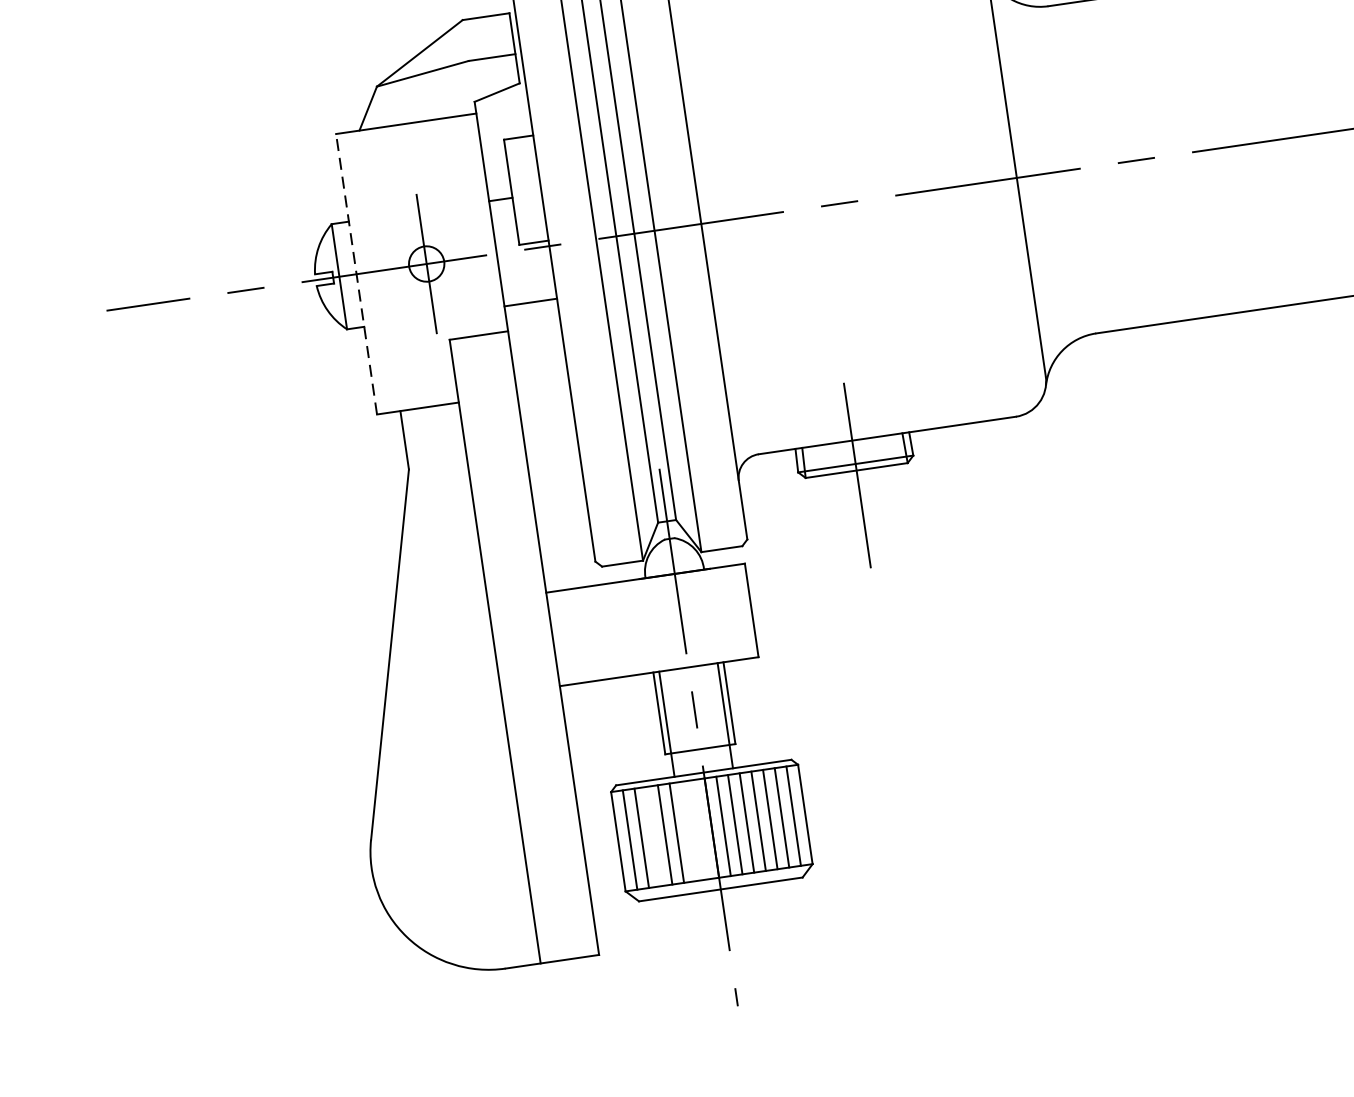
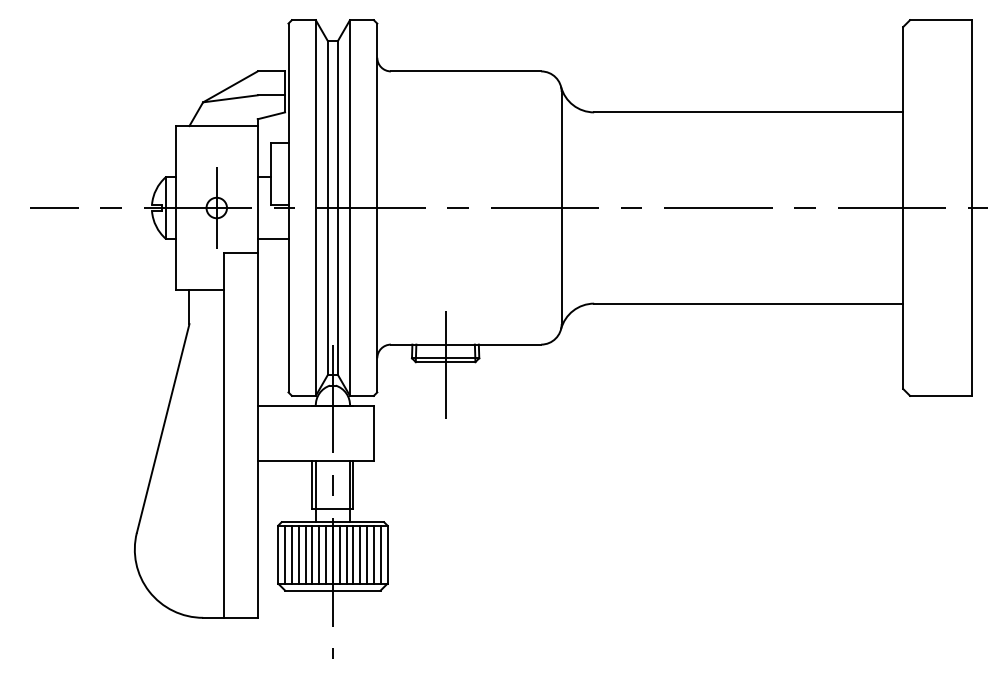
line: (356, 275) -> (175, 208), dashed -> solid
line: (700, 829) -> (326, 554), added
line: (688, 831) -> (319, 554), added
line: (652, 836) -> (298, 554), added

